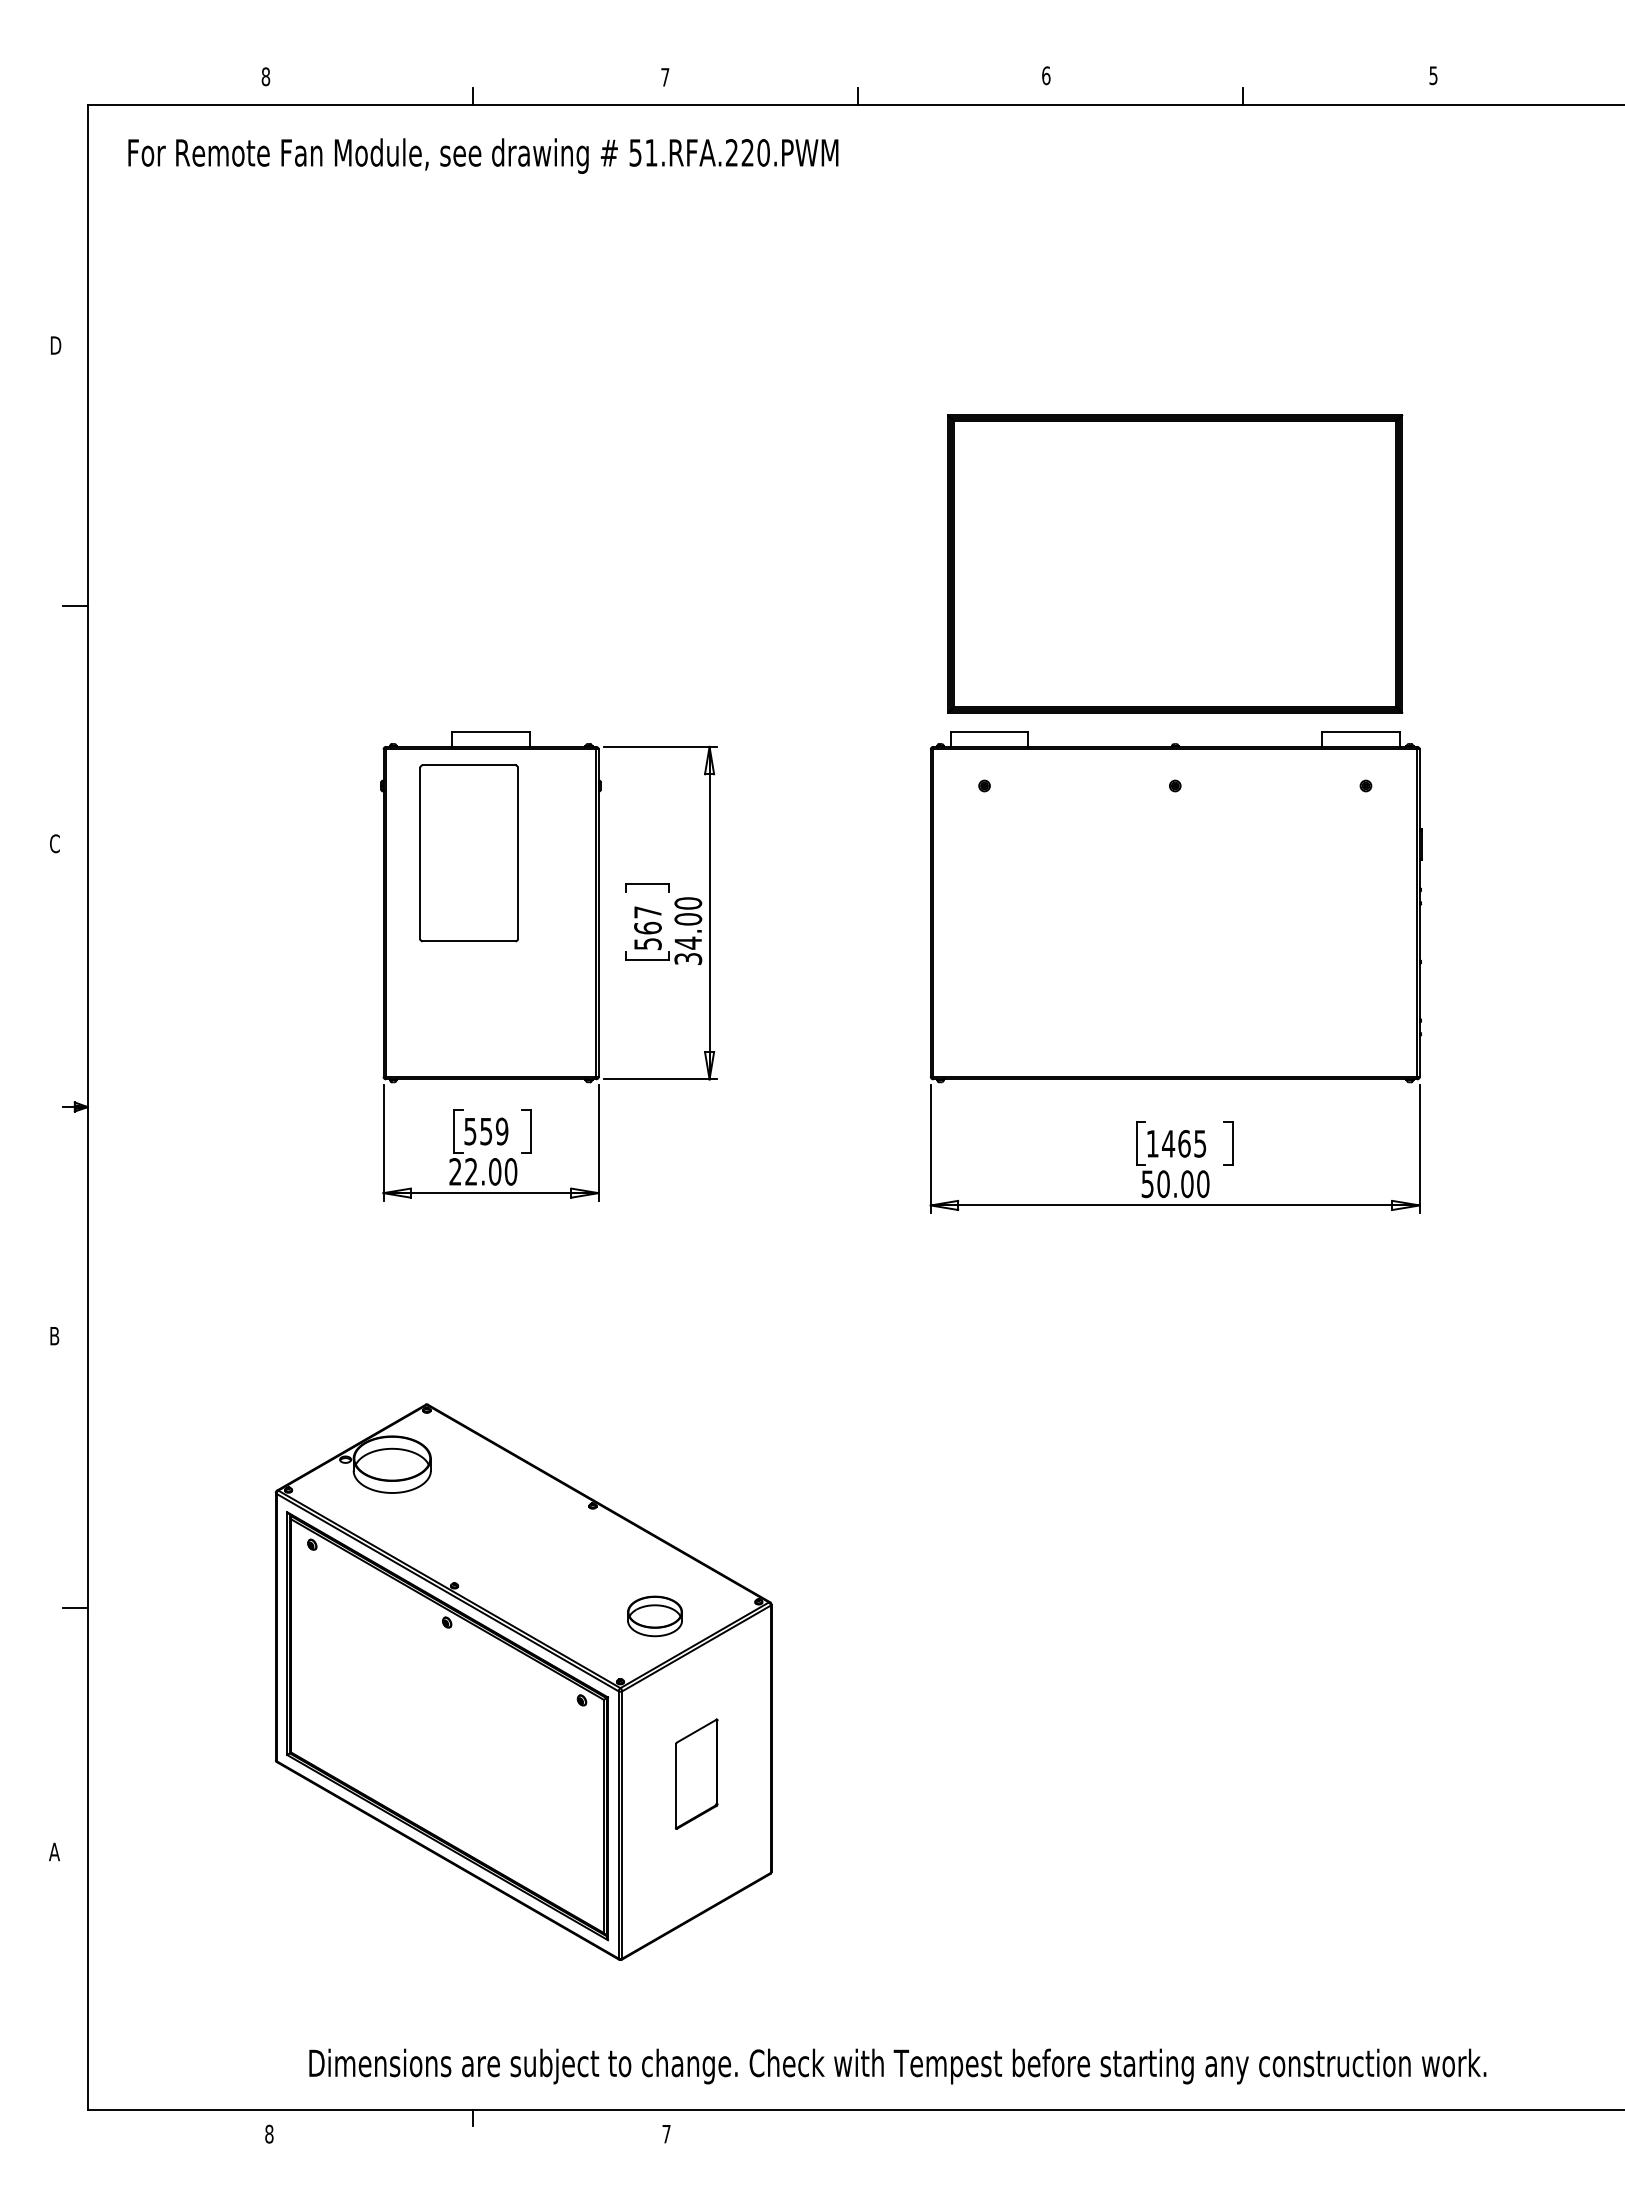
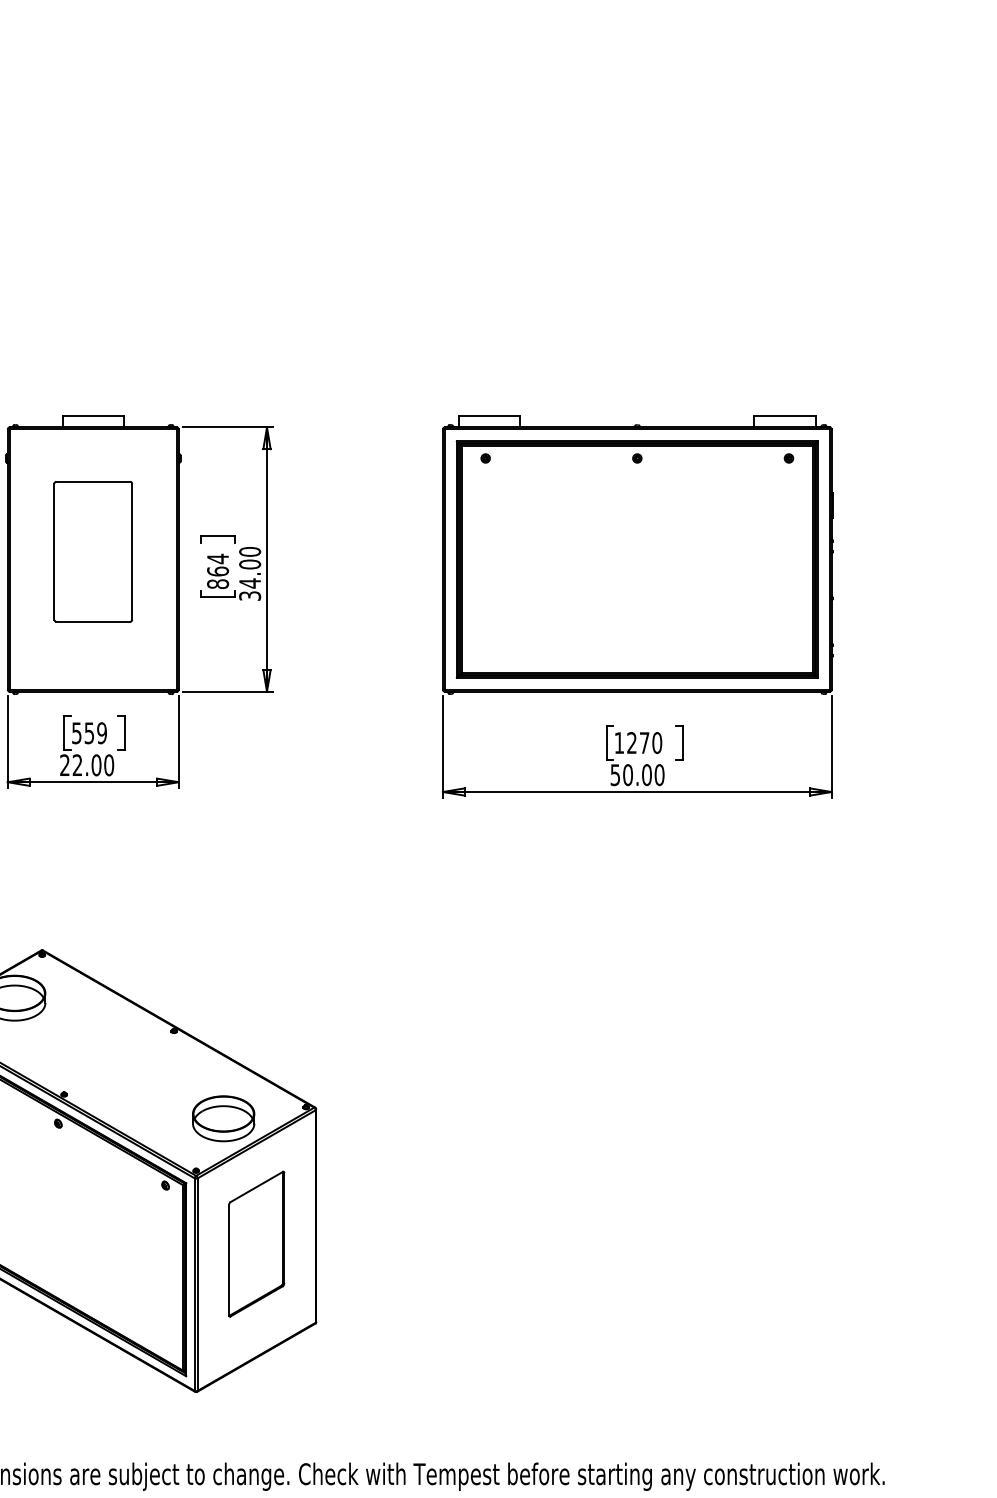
part: (1175, 563) -> (637, 559), moved
part: (468, 853) -> (92, 551), moved
text: (647, 927) -> (217, 570), 567 -> 864
text: (1184, 1143) -> (644, 742), 1465 -> 1270
part: (654, 1616) -> (223, 1118), size x1.43
part: (696, 1774) -> (256, 1244), size x1.67

